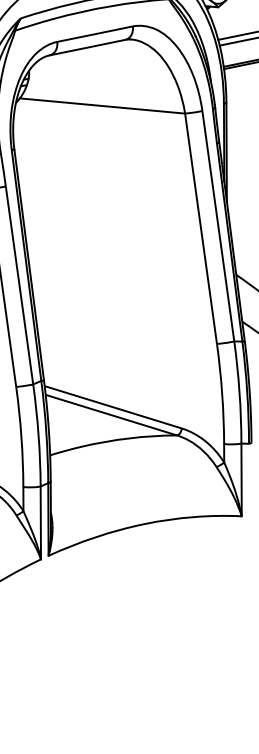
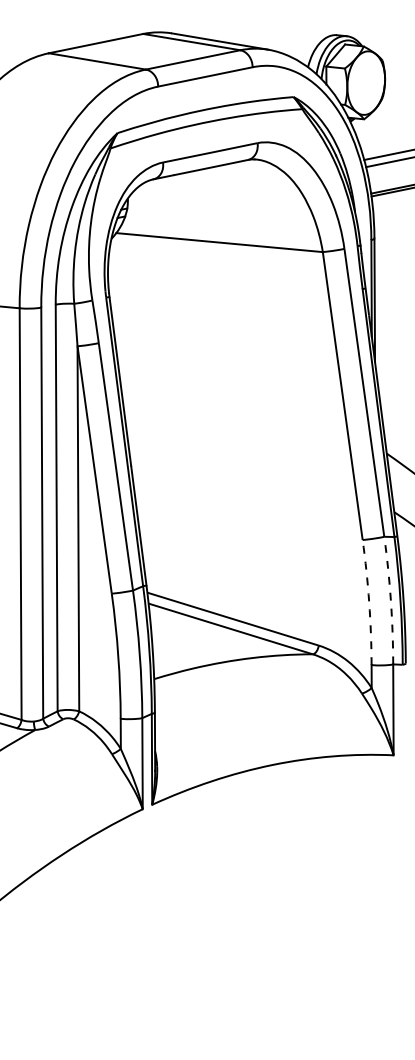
arc: (239, 392) -> (390, 600), solid -> dashed
arc: (222, 393) -> (369, 602), solid -> dashed

